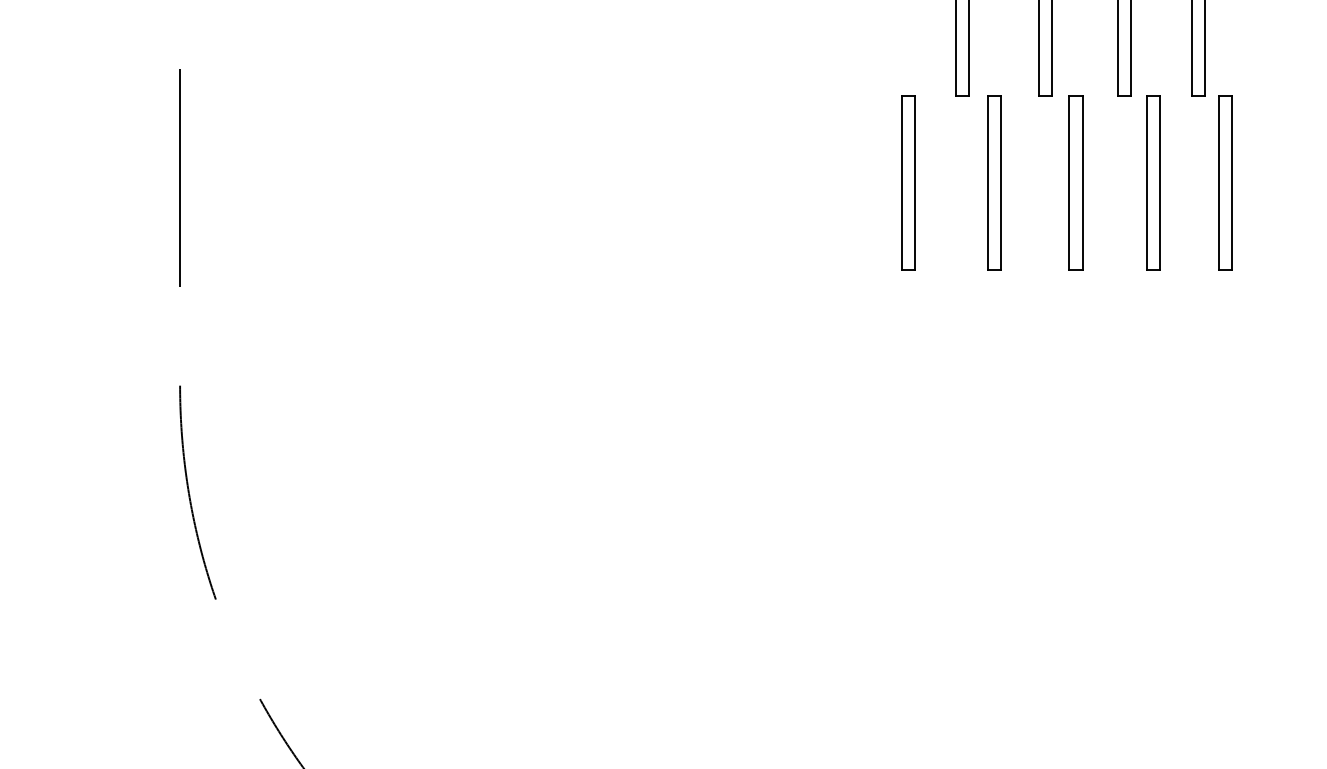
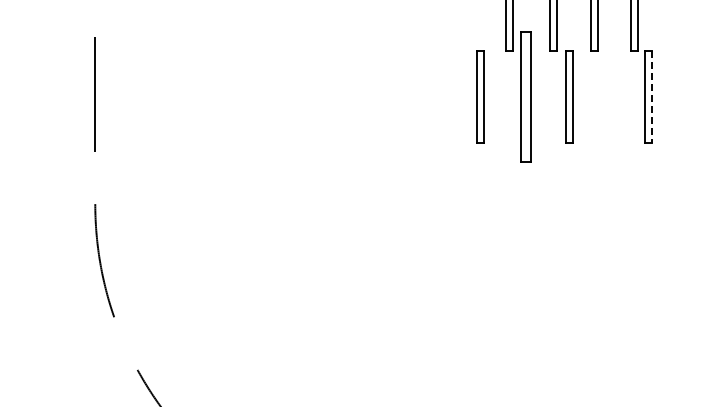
part: (995, 182) -> (526, 96), size x1.4
part: (1152, 182) -> (609, 96), removed
line: (1231, 184) -> (651, 97), solid -> dashed

